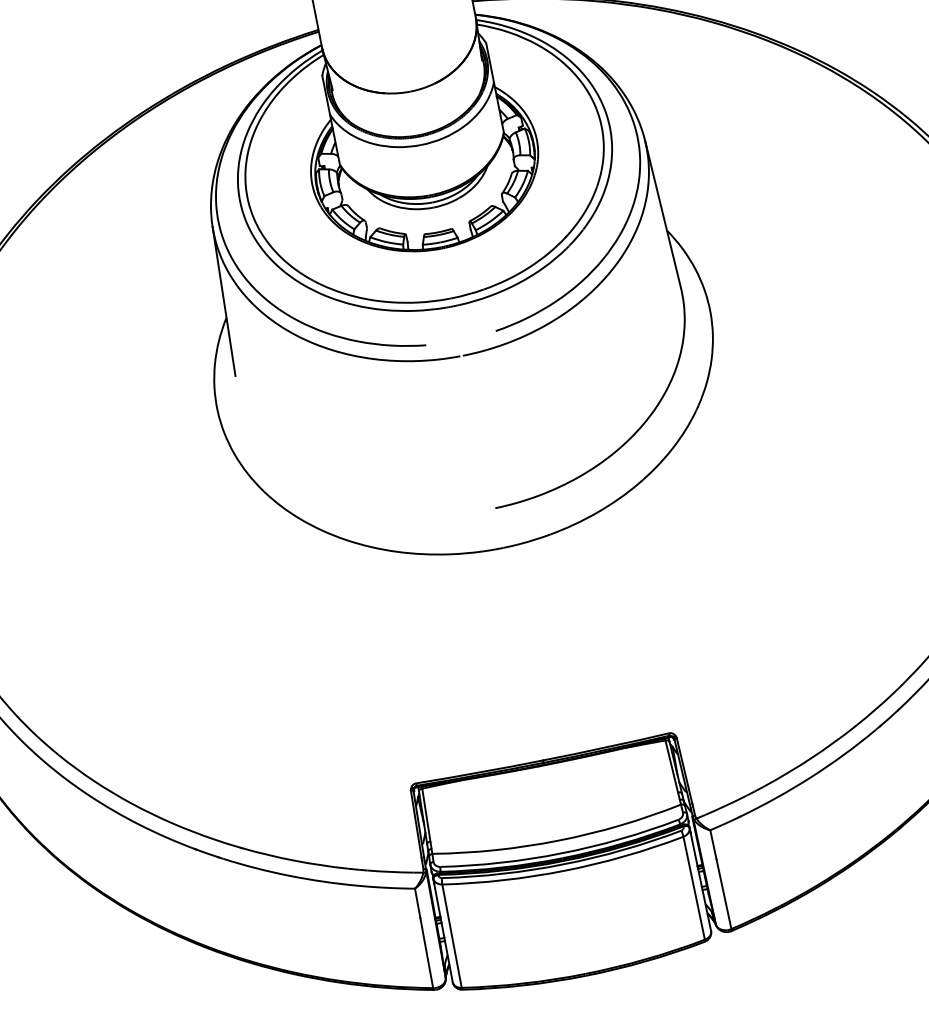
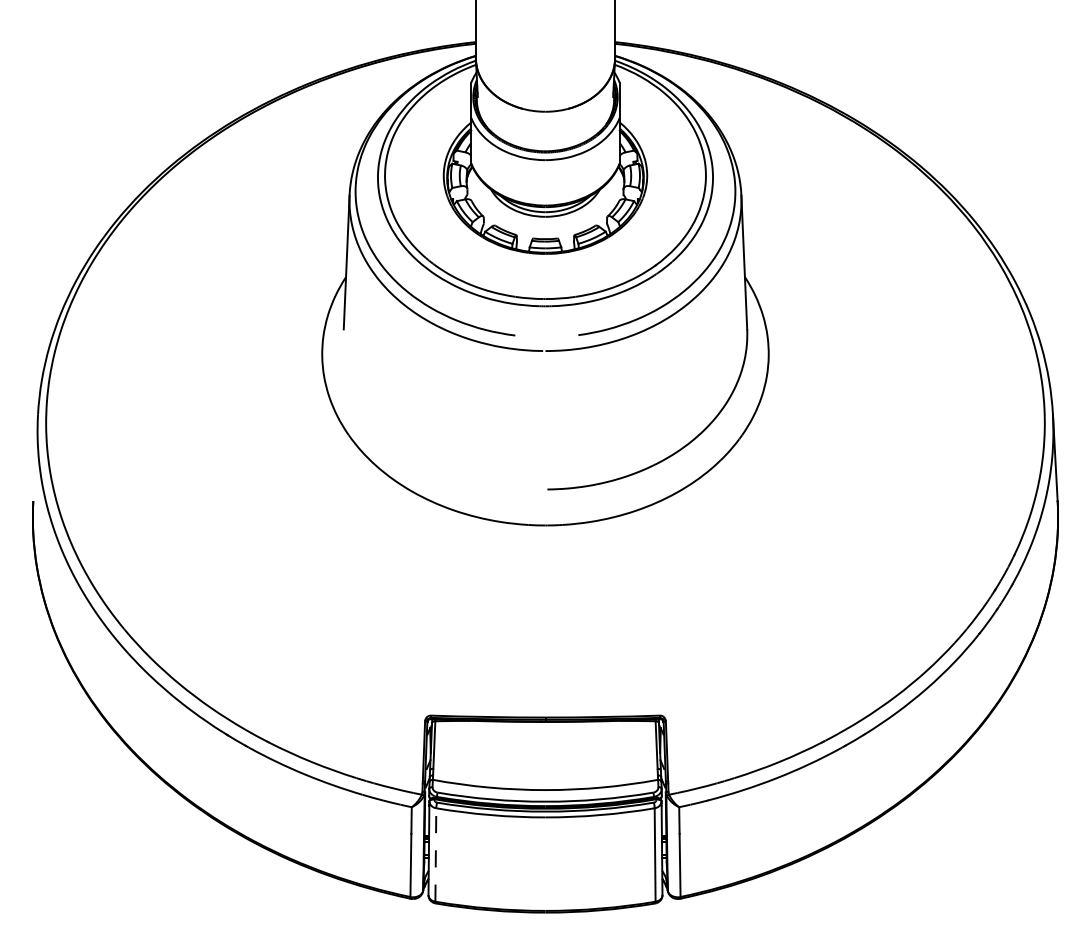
line: (451, 936) -> (435, 855), solid -> dashed

